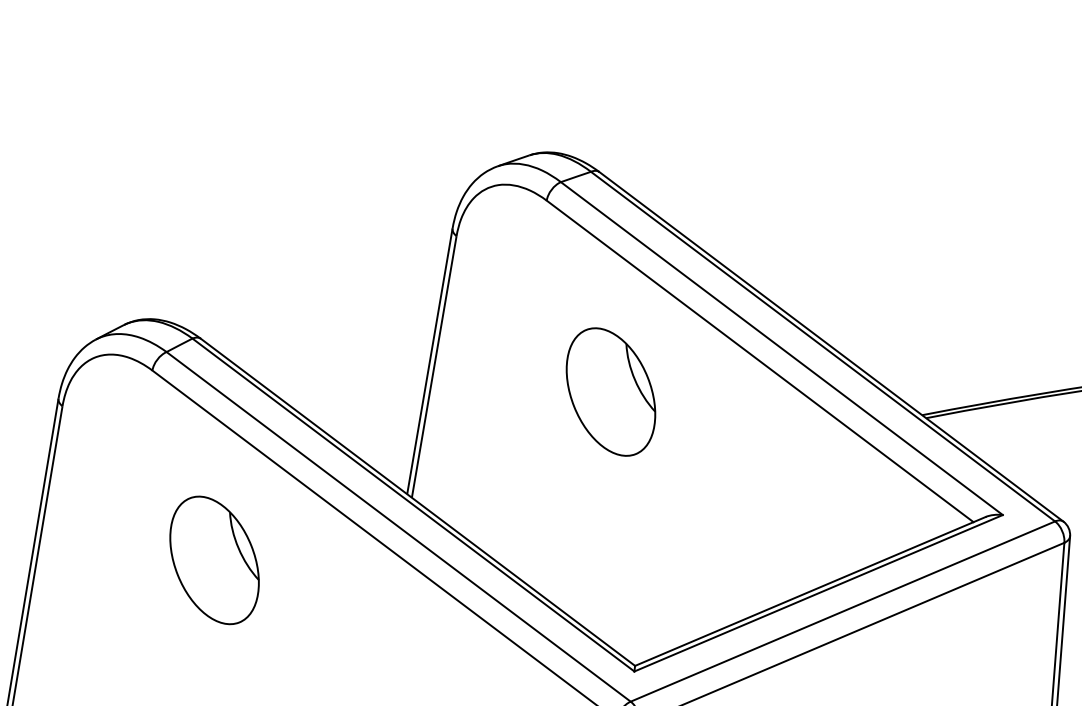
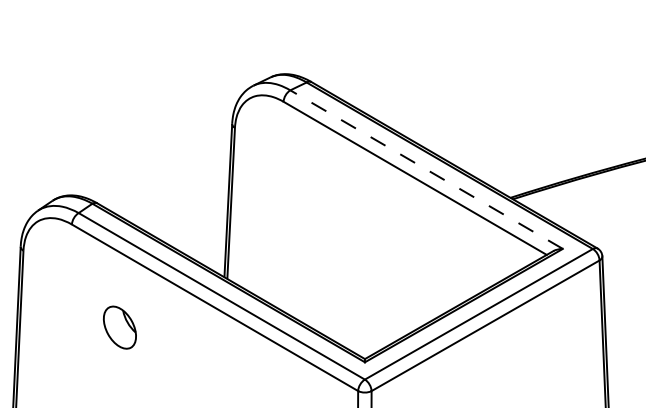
line: (781, 348) -> (426, 169), solid -> dashed
part: (610, 391) -> (332, 205), removed
part: (213, 559) -> (119, 327), size x0.6

